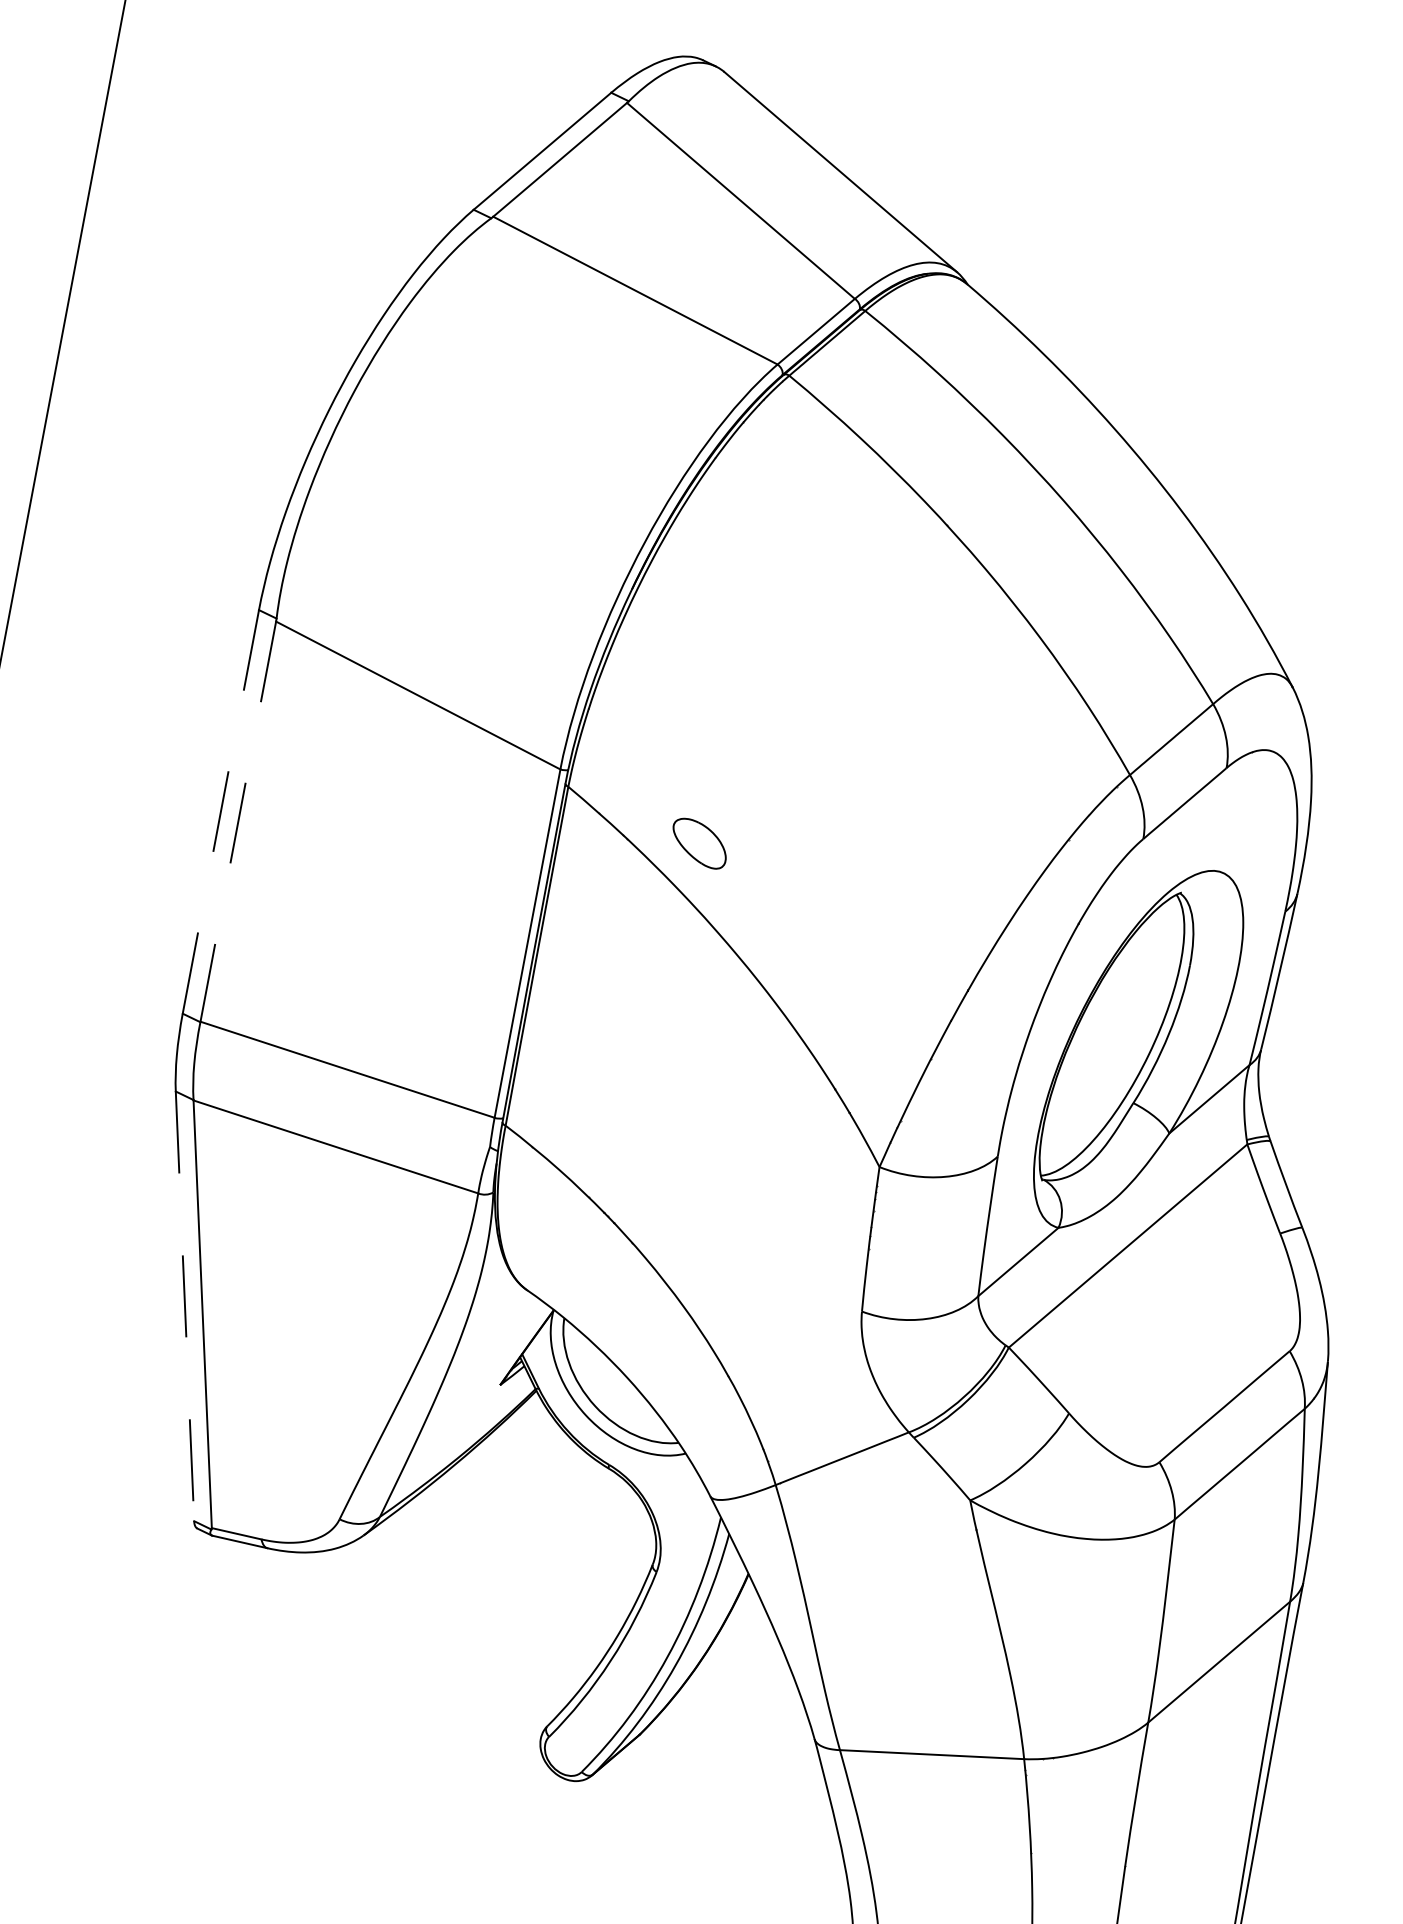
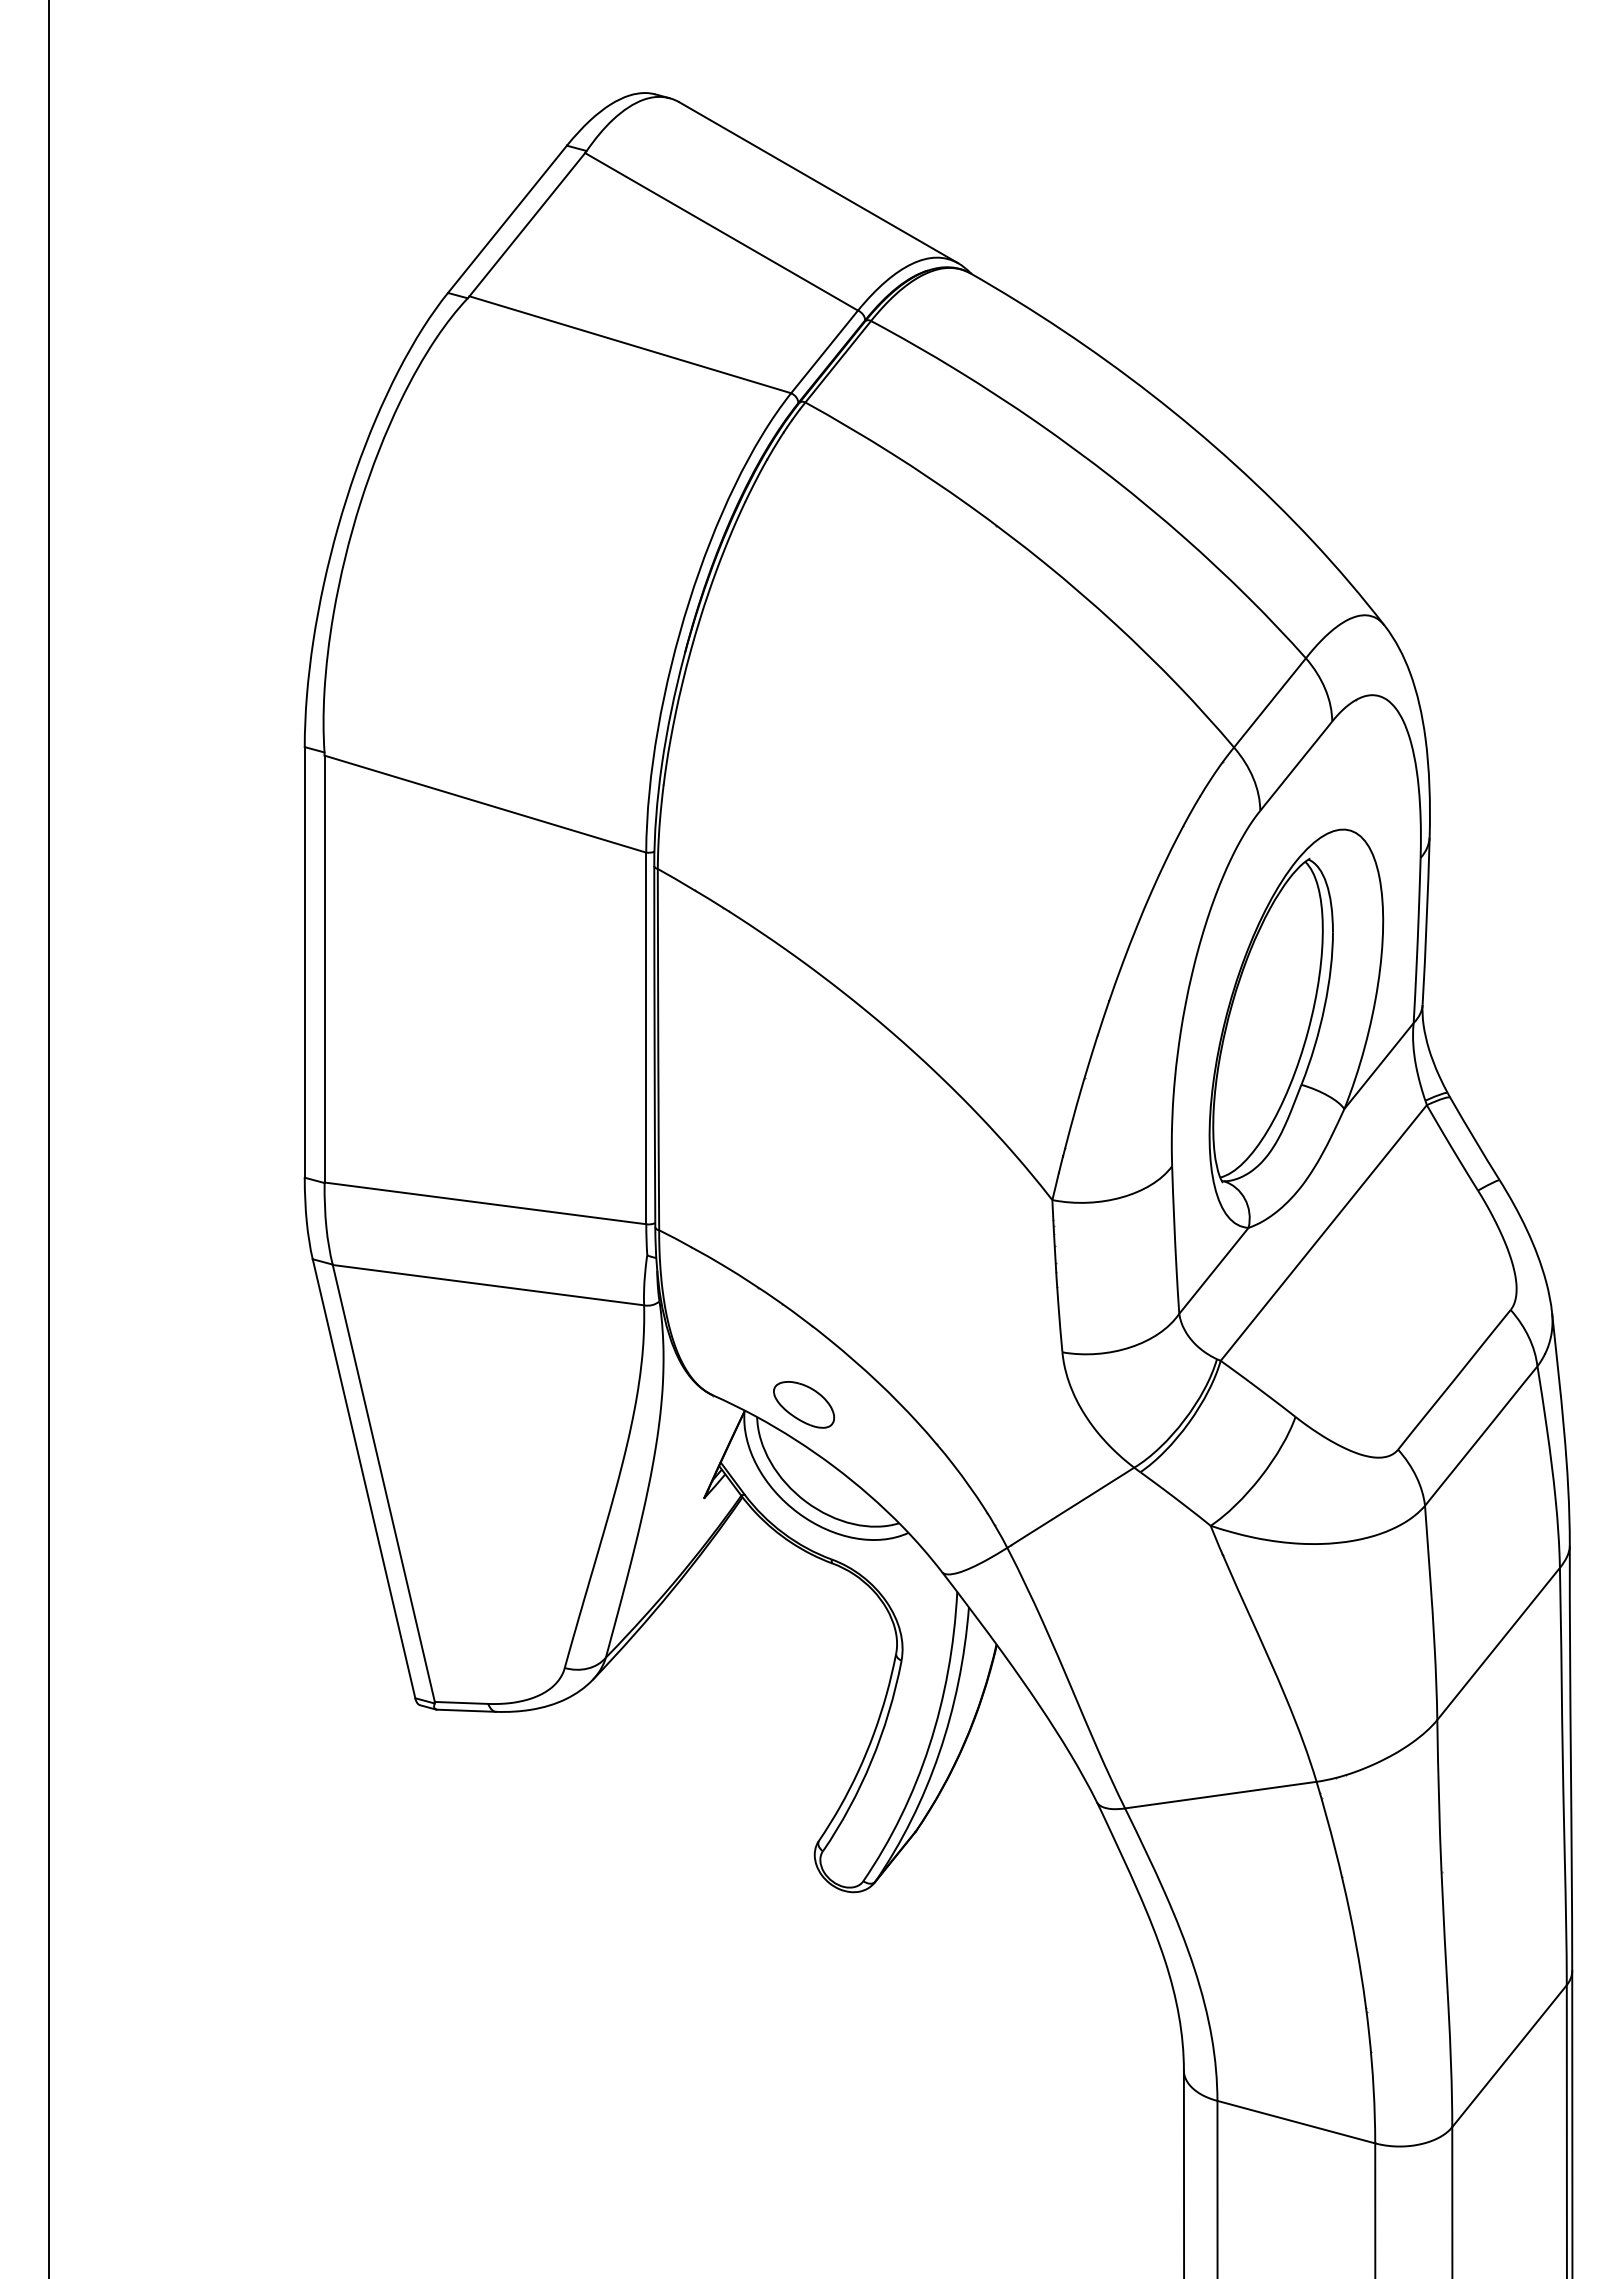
line: (220, 811) -> (304, 962), dashed -> solid
line: (238, 822) -> (324, 969), dashed -> solid
part: (699, 843) -> (803, 1404), moved
line: (185, 1307) -> (364, 1479), dashed -> solid

